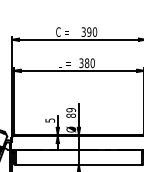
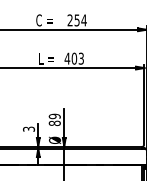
text: (89, 31) -> (77, 19), 390 -> 254
text: (86, 63) -> (73, 59), 380 -> 403
text: (49, 120) -> (28, 129), 5 -> 3

